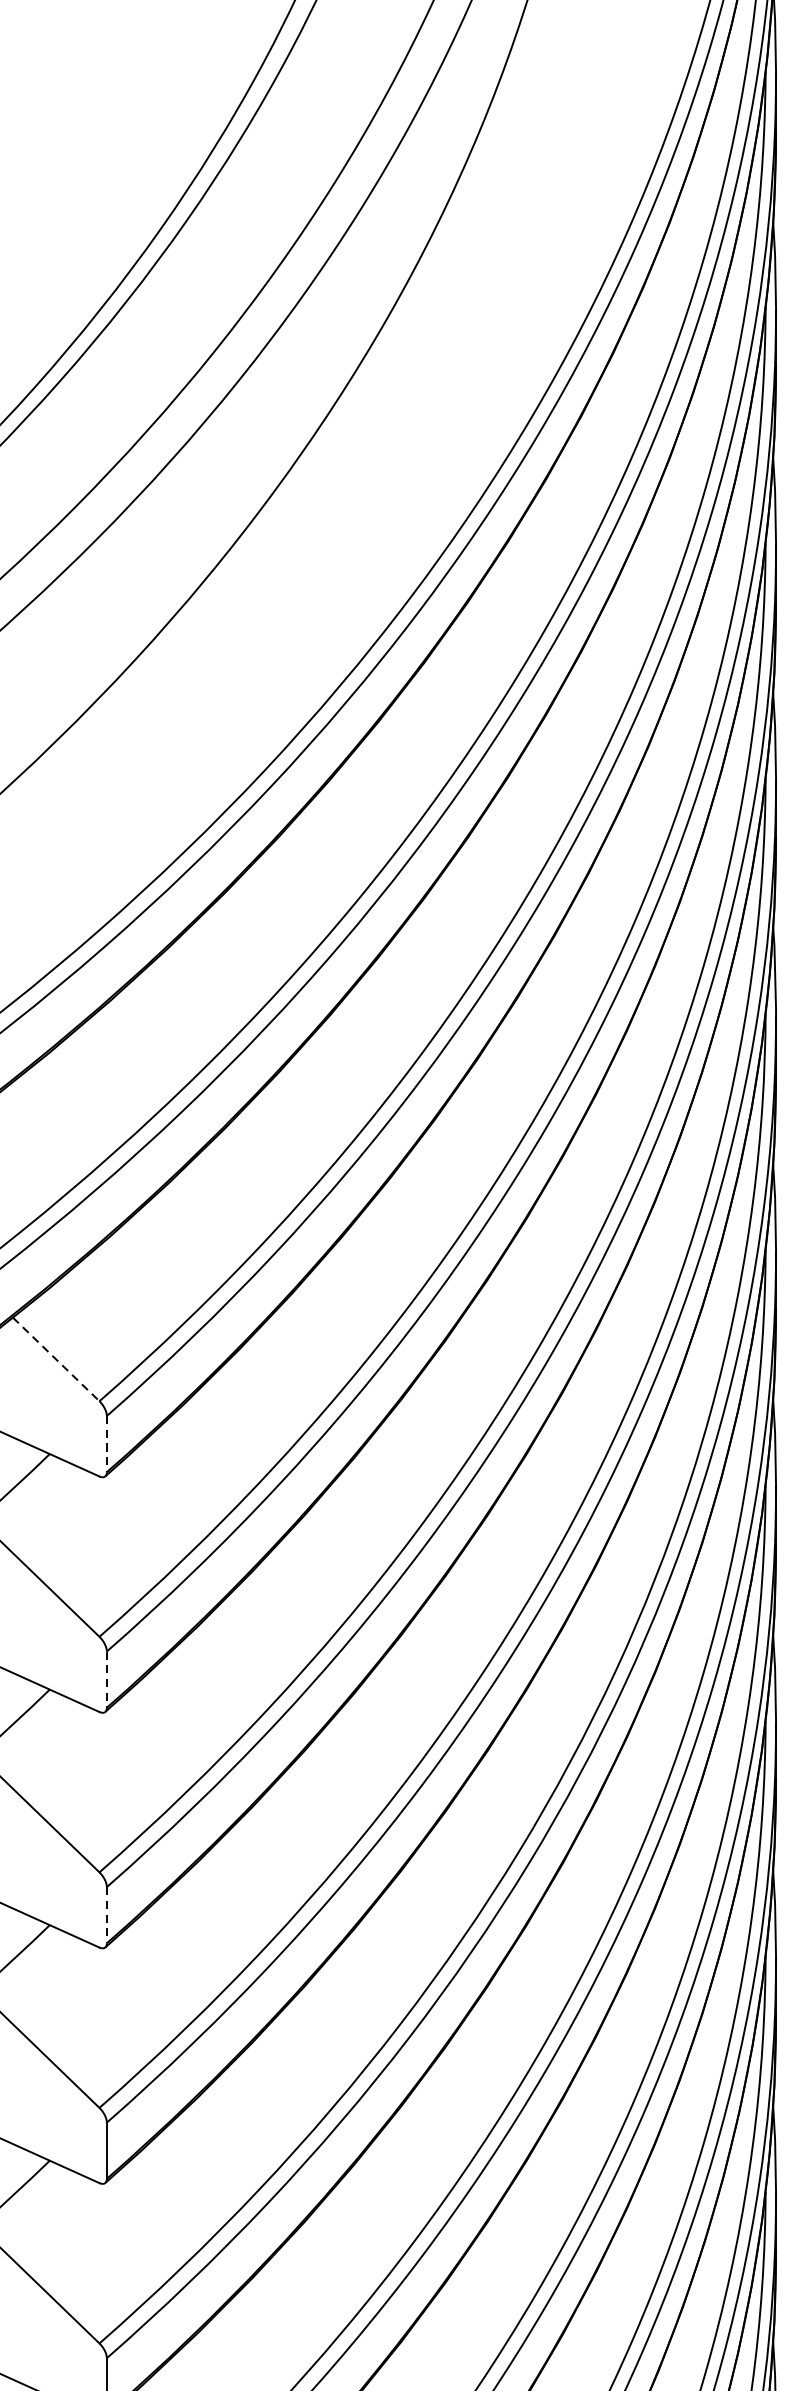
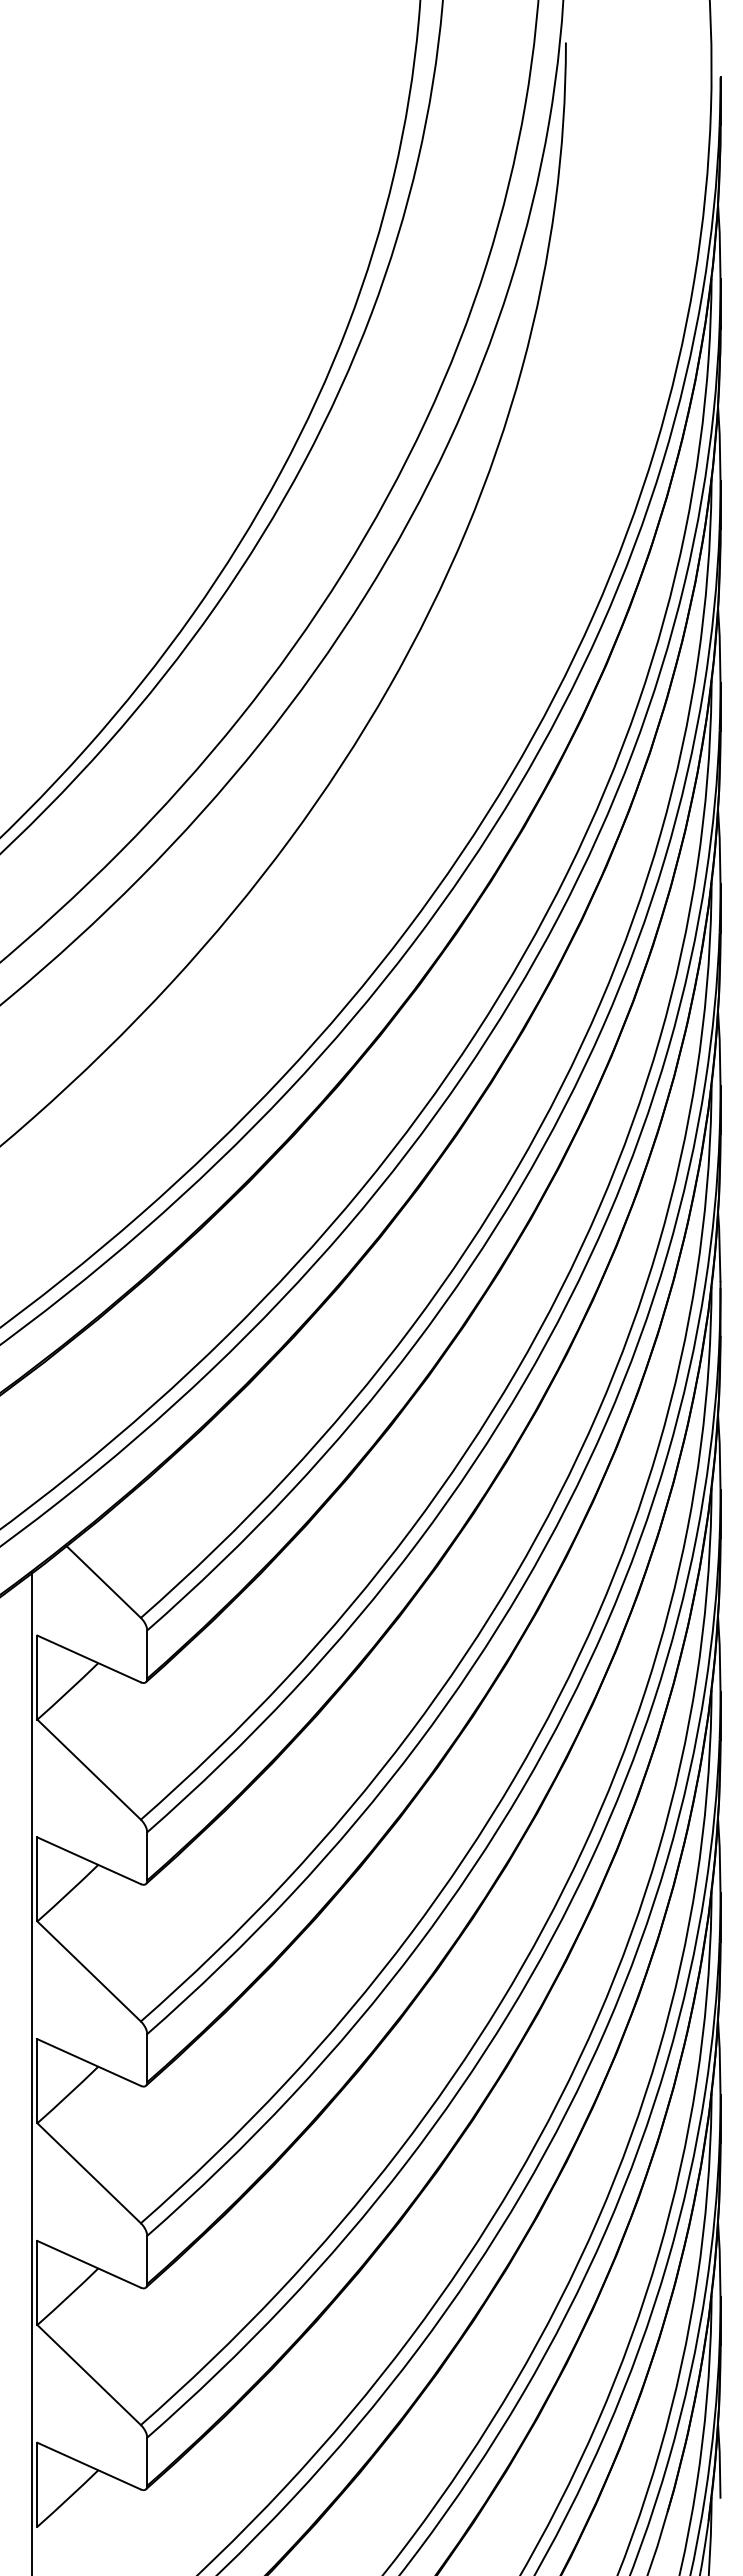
line: (55, 1359) -> (103, 1582), dashed -> solid
line: (107, 1445) -> (147, 1655), dashed -> solid
line: (107, 1679) -> (147, 1856), dashed -> solid
line: (107, 1915) -> (147, 2058), dashed -> solid

